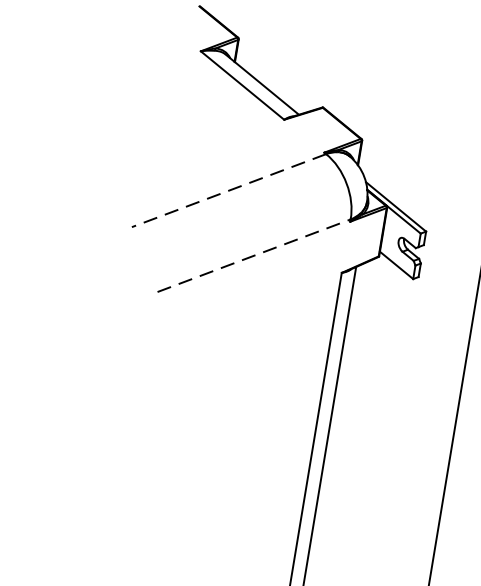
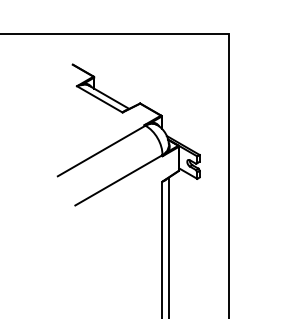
line: (228, 191) -> (101, 151), dashed -> solid
line: (255, 256) -> (119, 180), dashed -> solid

